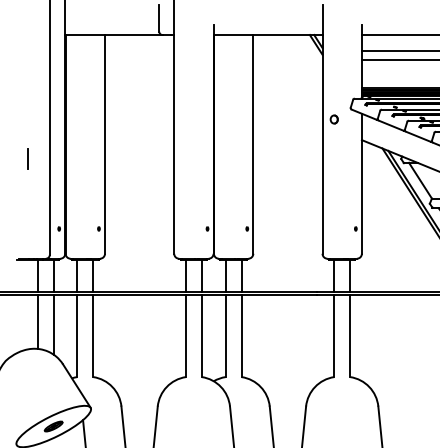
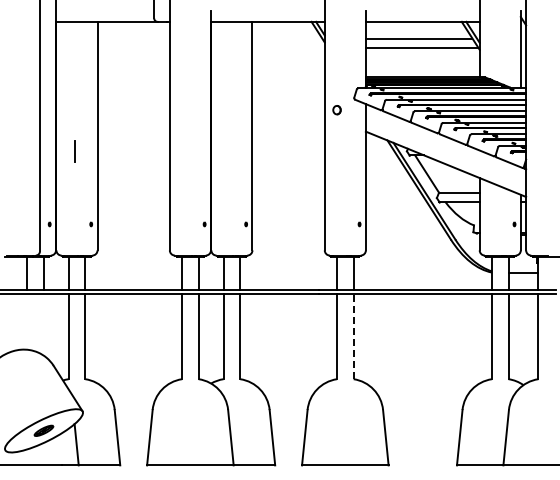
line: (27, 159) -> (74, 151), moved
line: (37, 321) -> (27, 321), removed
line: (53, 324) -> (43, 324), removed
line: (350, 336) -> (353, 336), solid -> dashed

